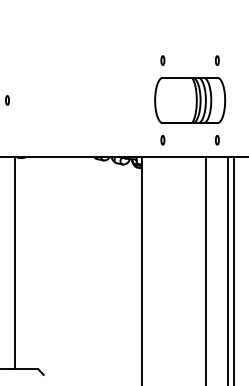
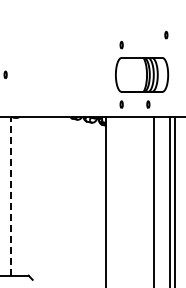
part: (217, 59) -> (166, 34), moved
part: (217, 140) -> (148, 104), moved
line: (15, 263) -> (11, 196), solid -> dashed

